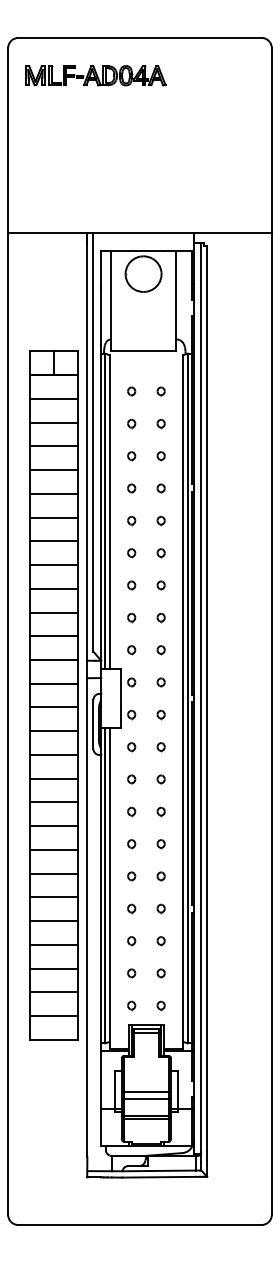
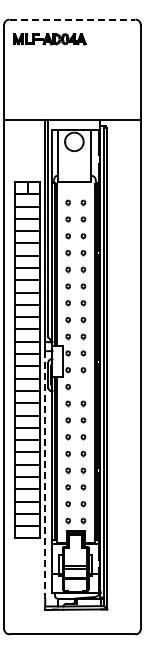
line: (140, 37) -> (72, 19), solid -> dashed
part: (161, 746) -> (83, 386), removed
line: (87, 918) -> (45, 475), solid -> dashed

